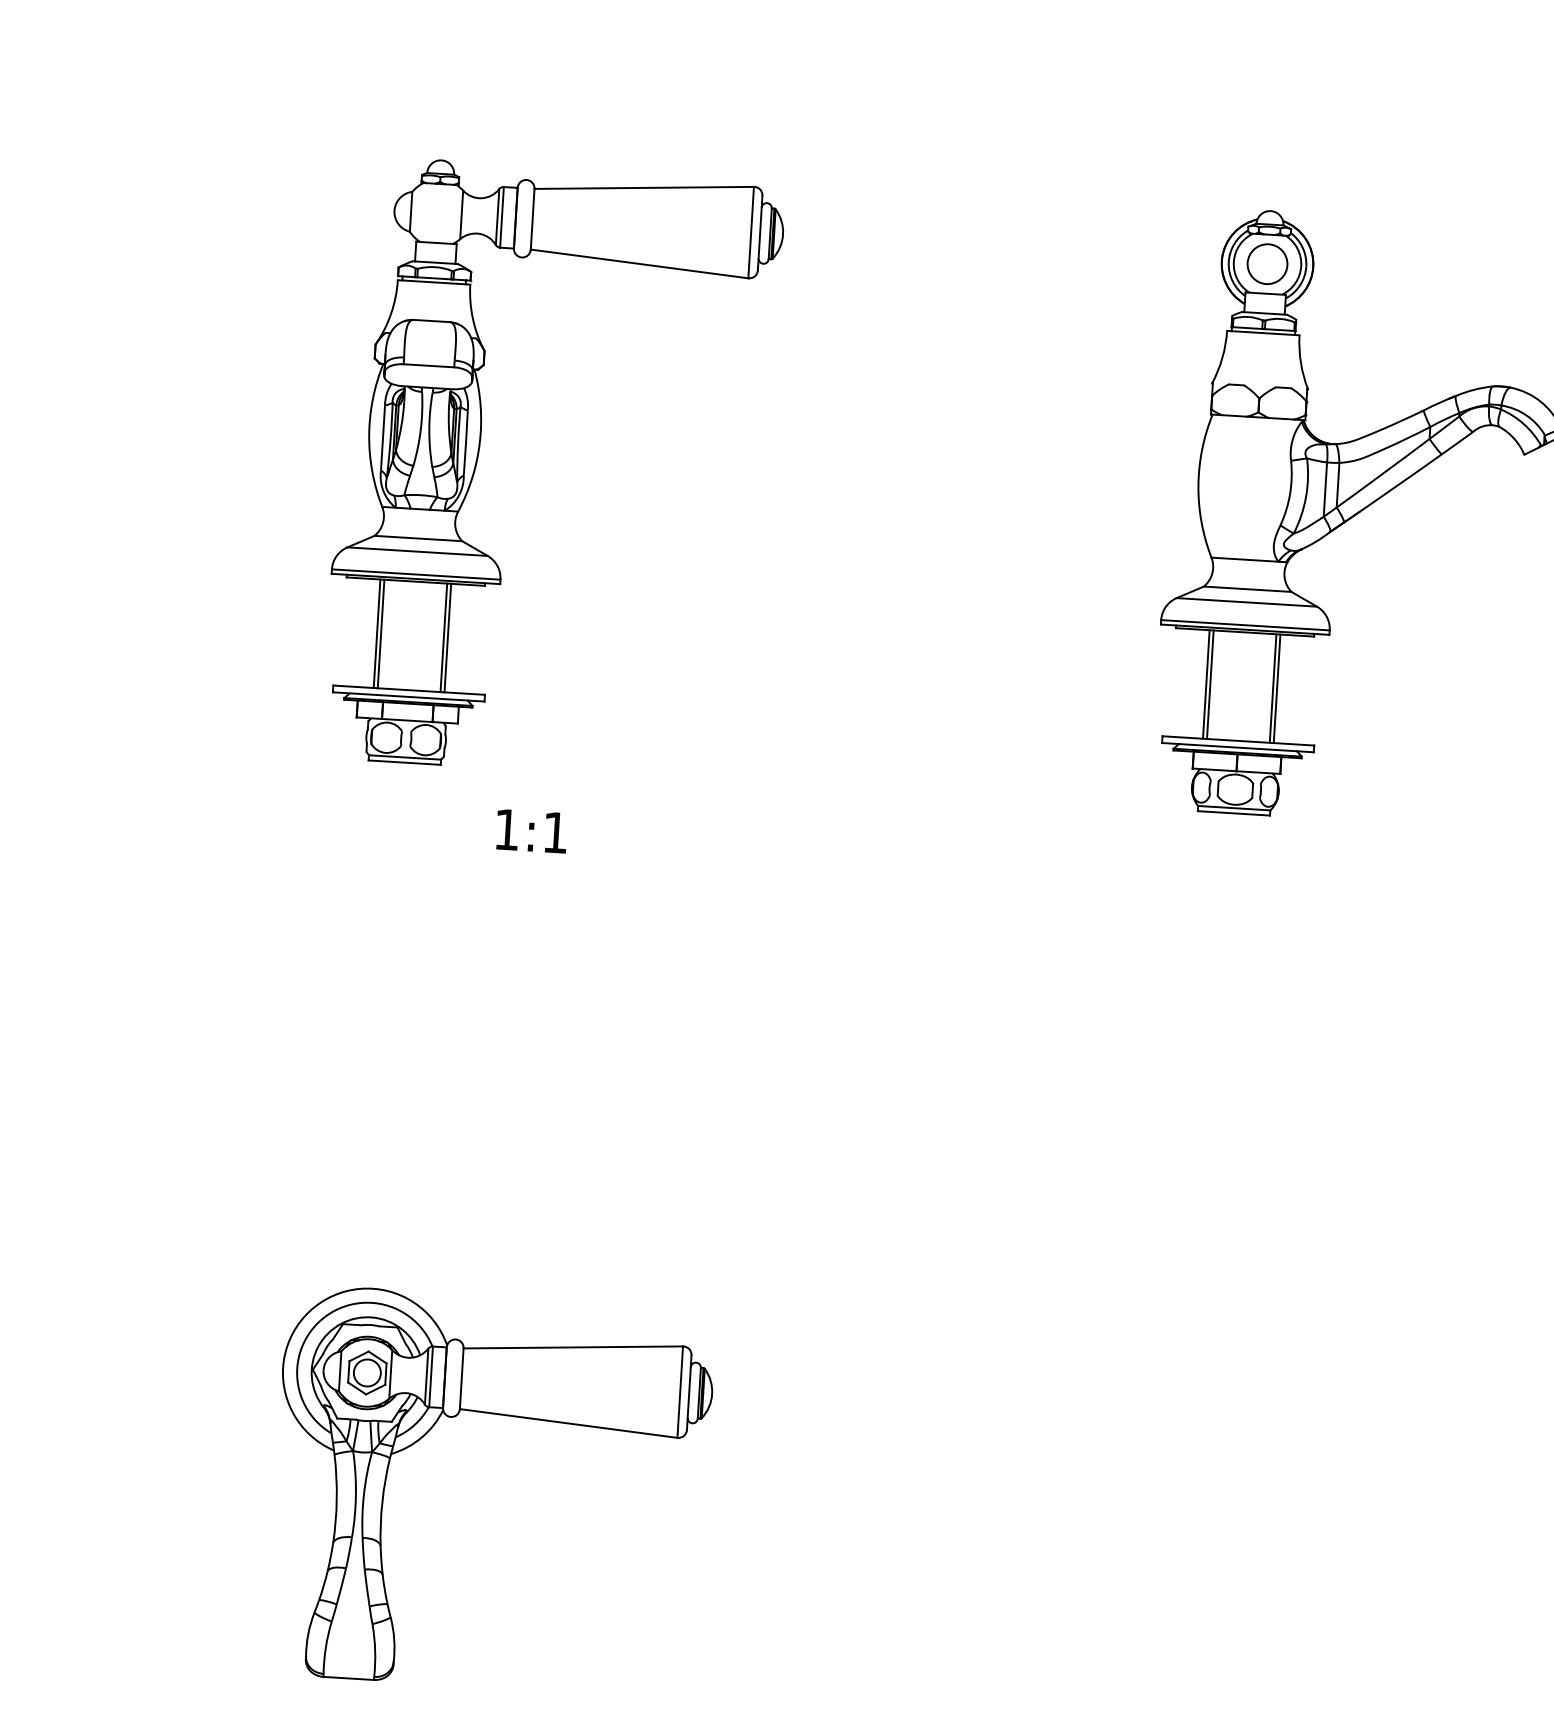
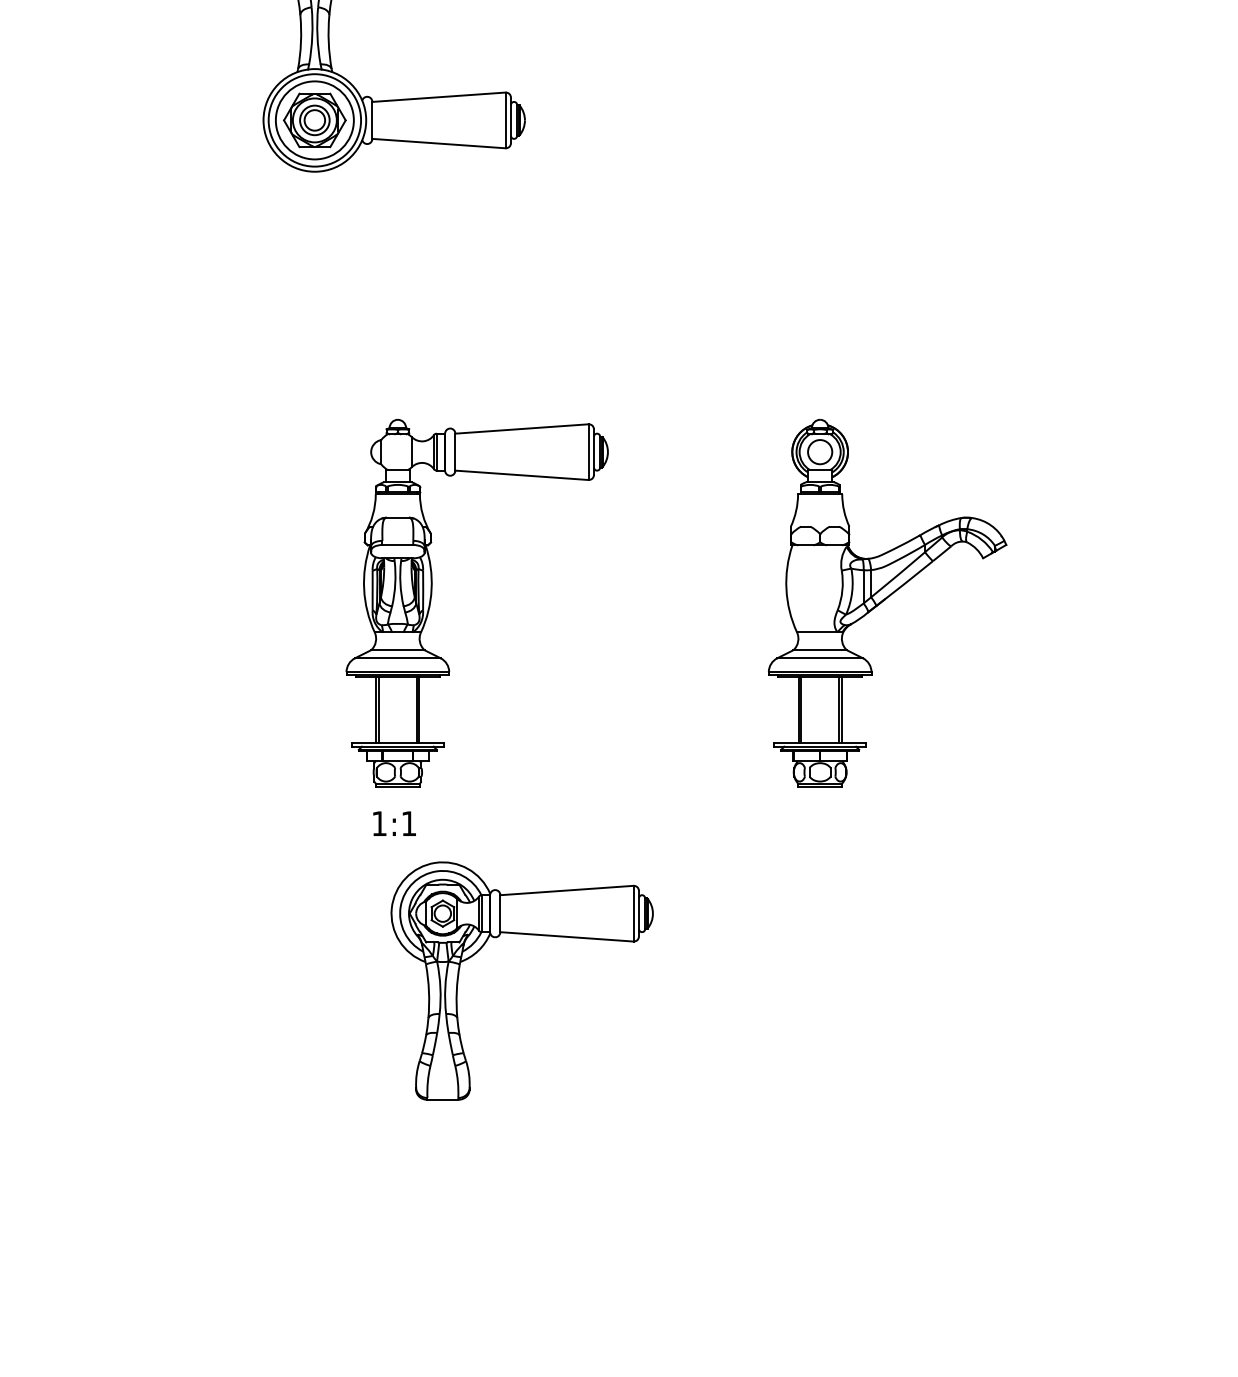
part: (480, 452) -> (432, 595), moved
part: (507, 1417) -> (529, 935), moved

